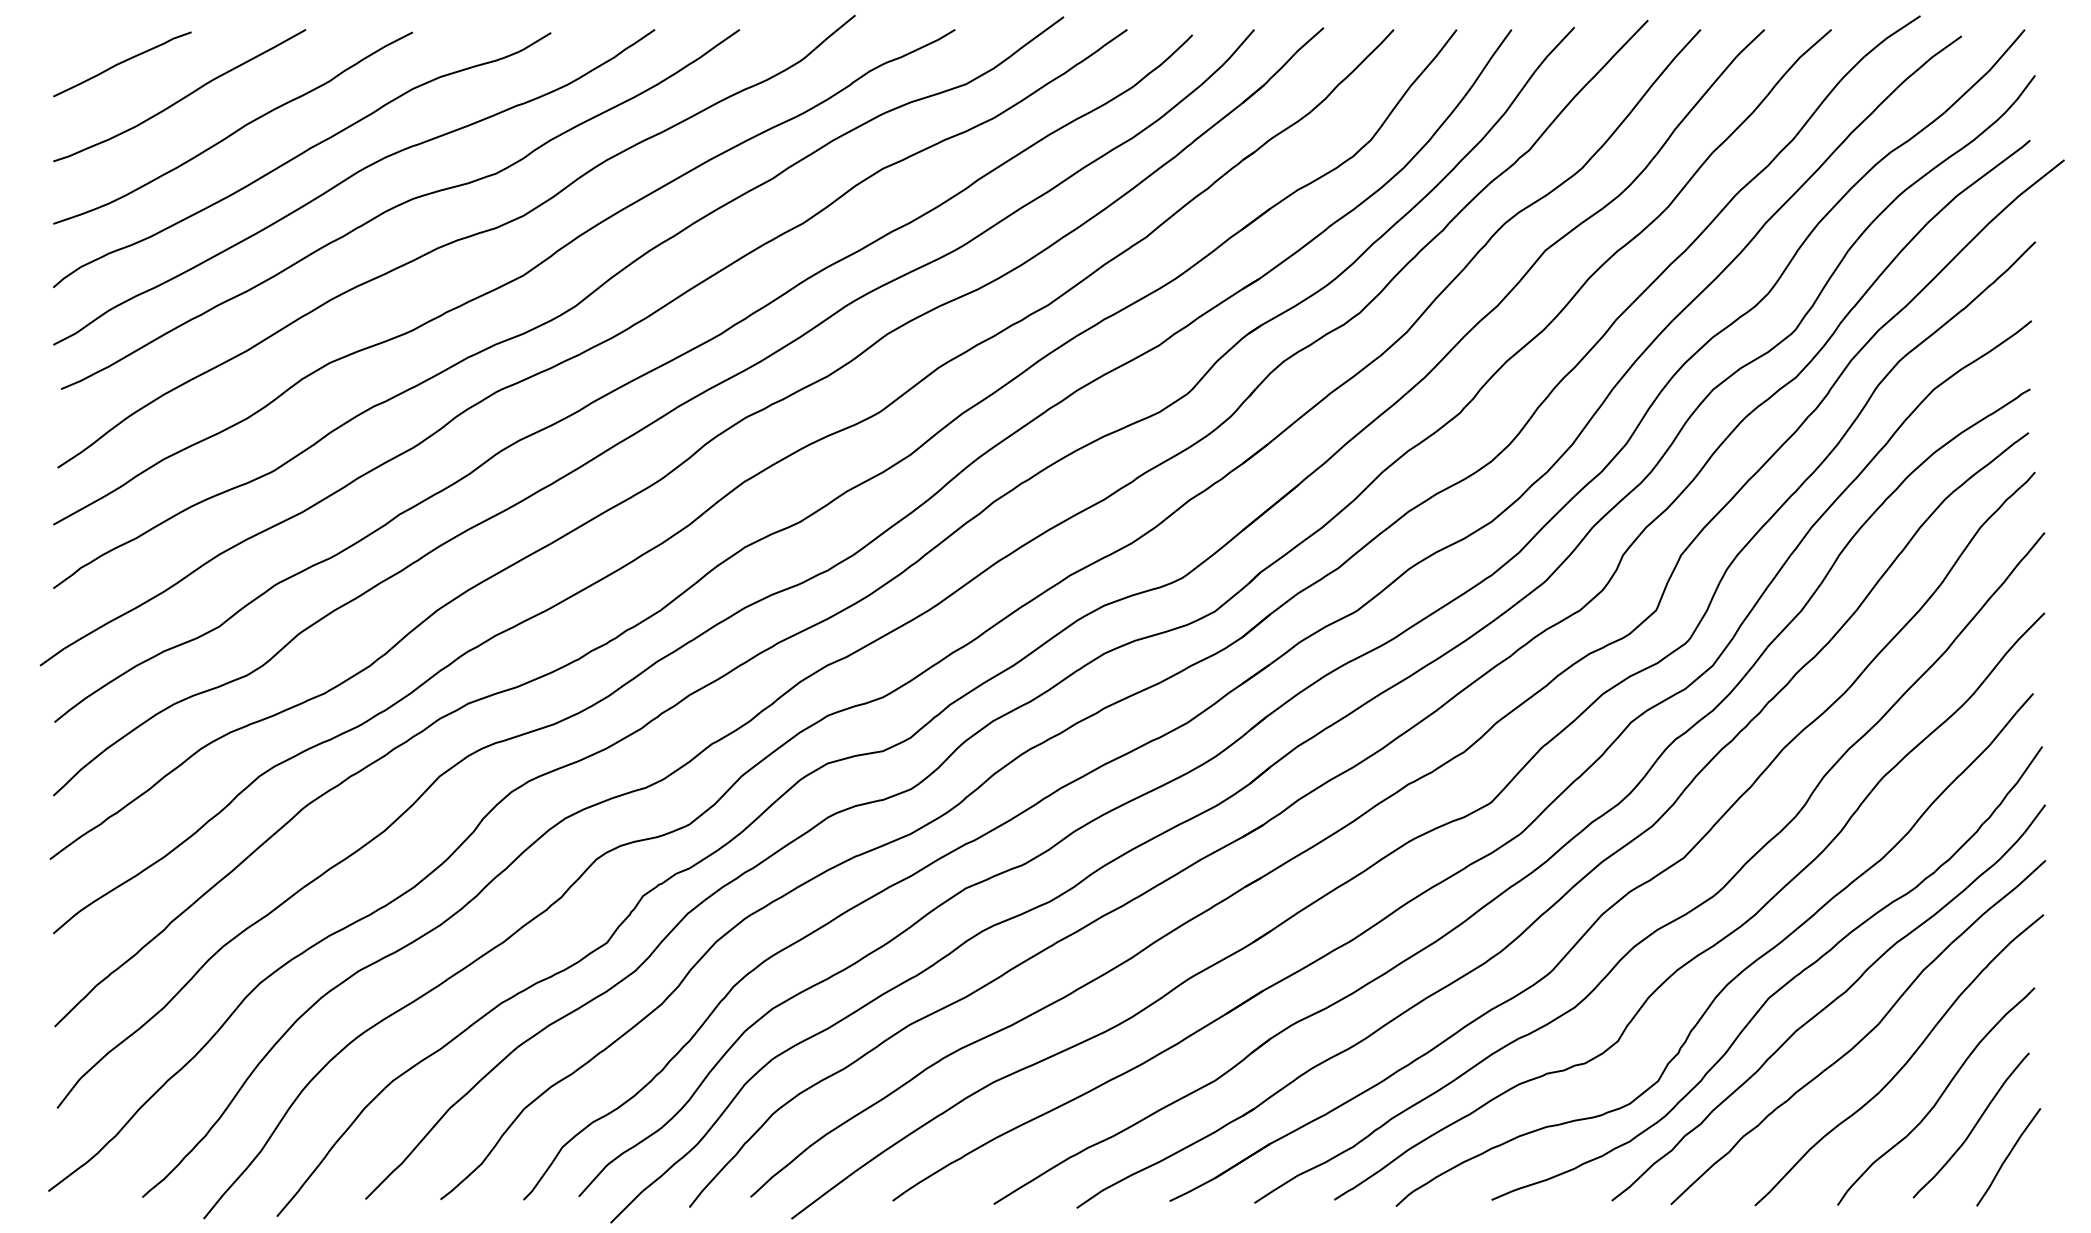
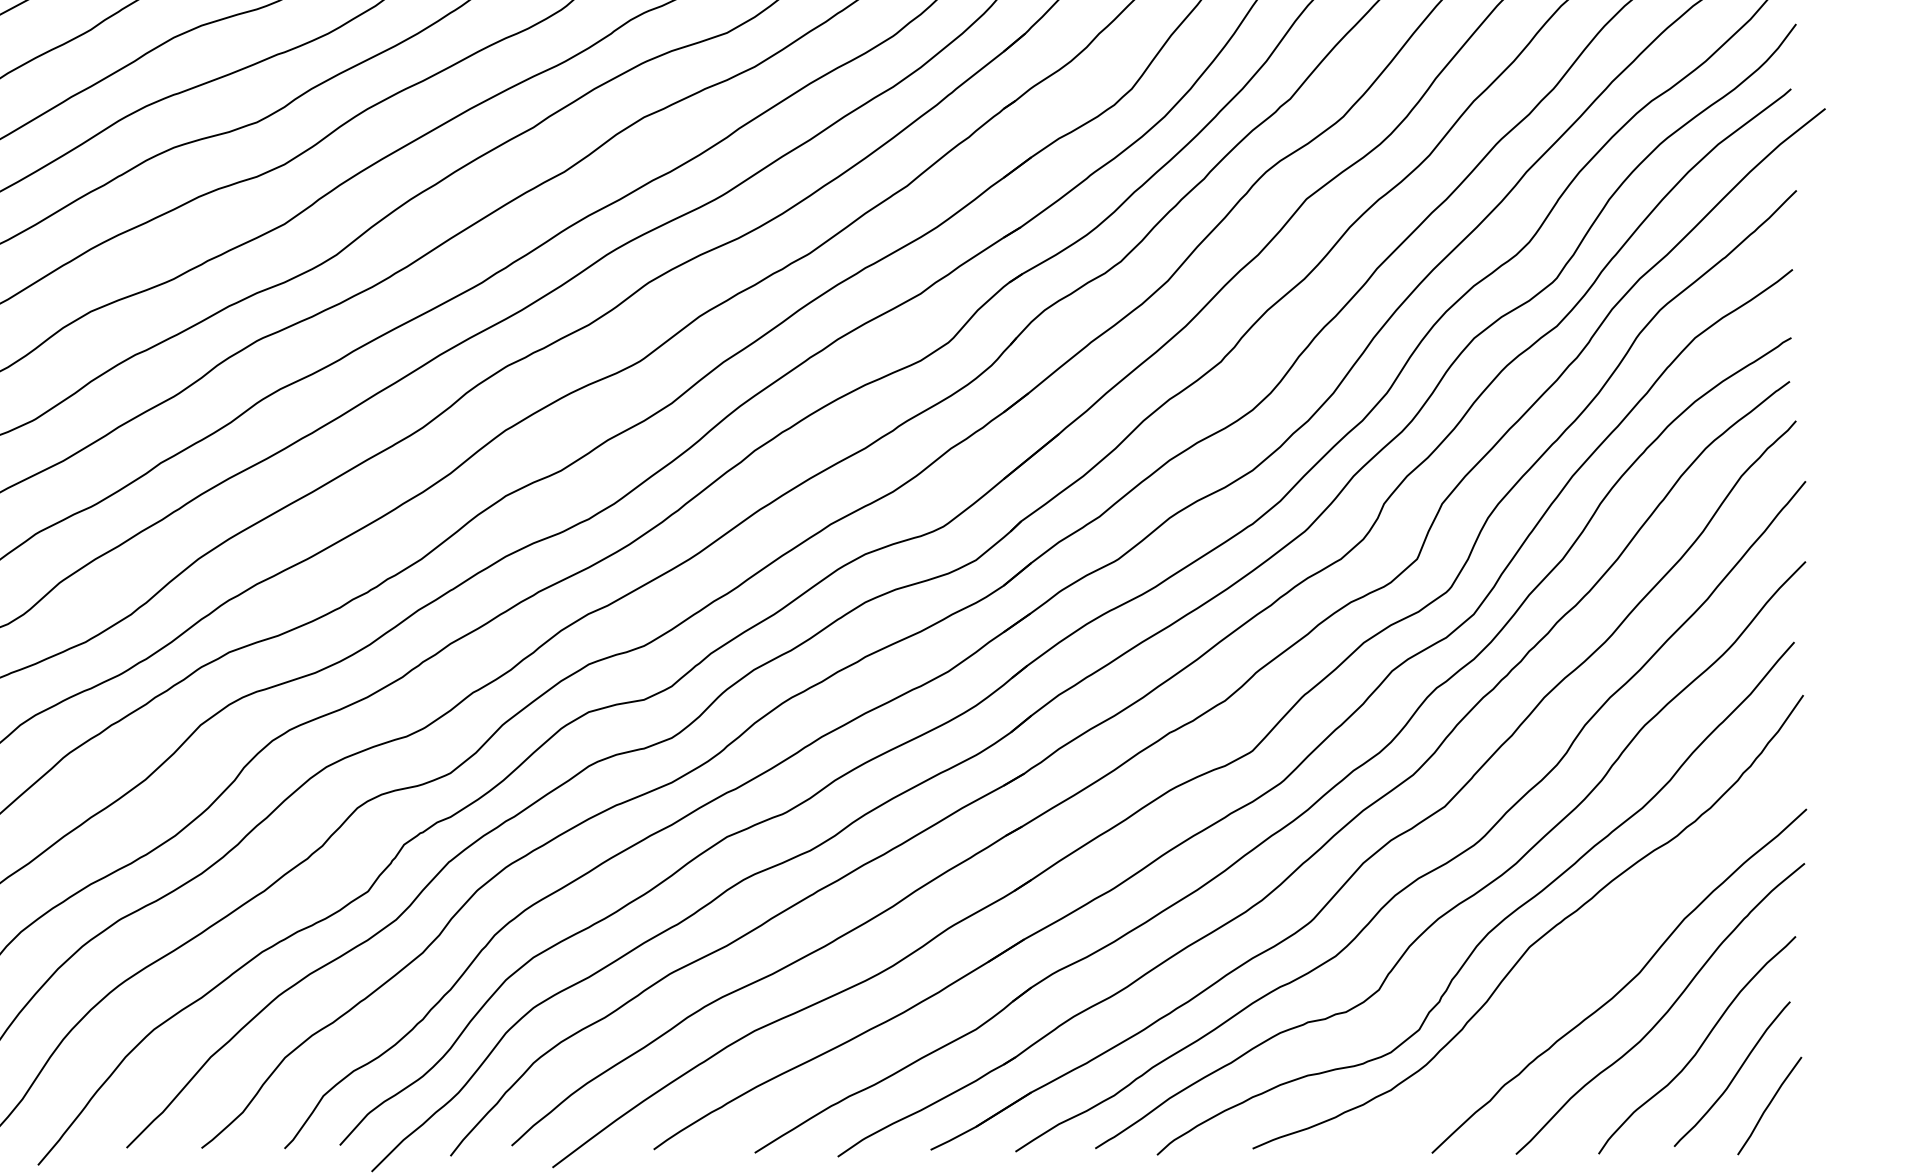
curve: (1829, 1003) -> (1590, 952), removed

